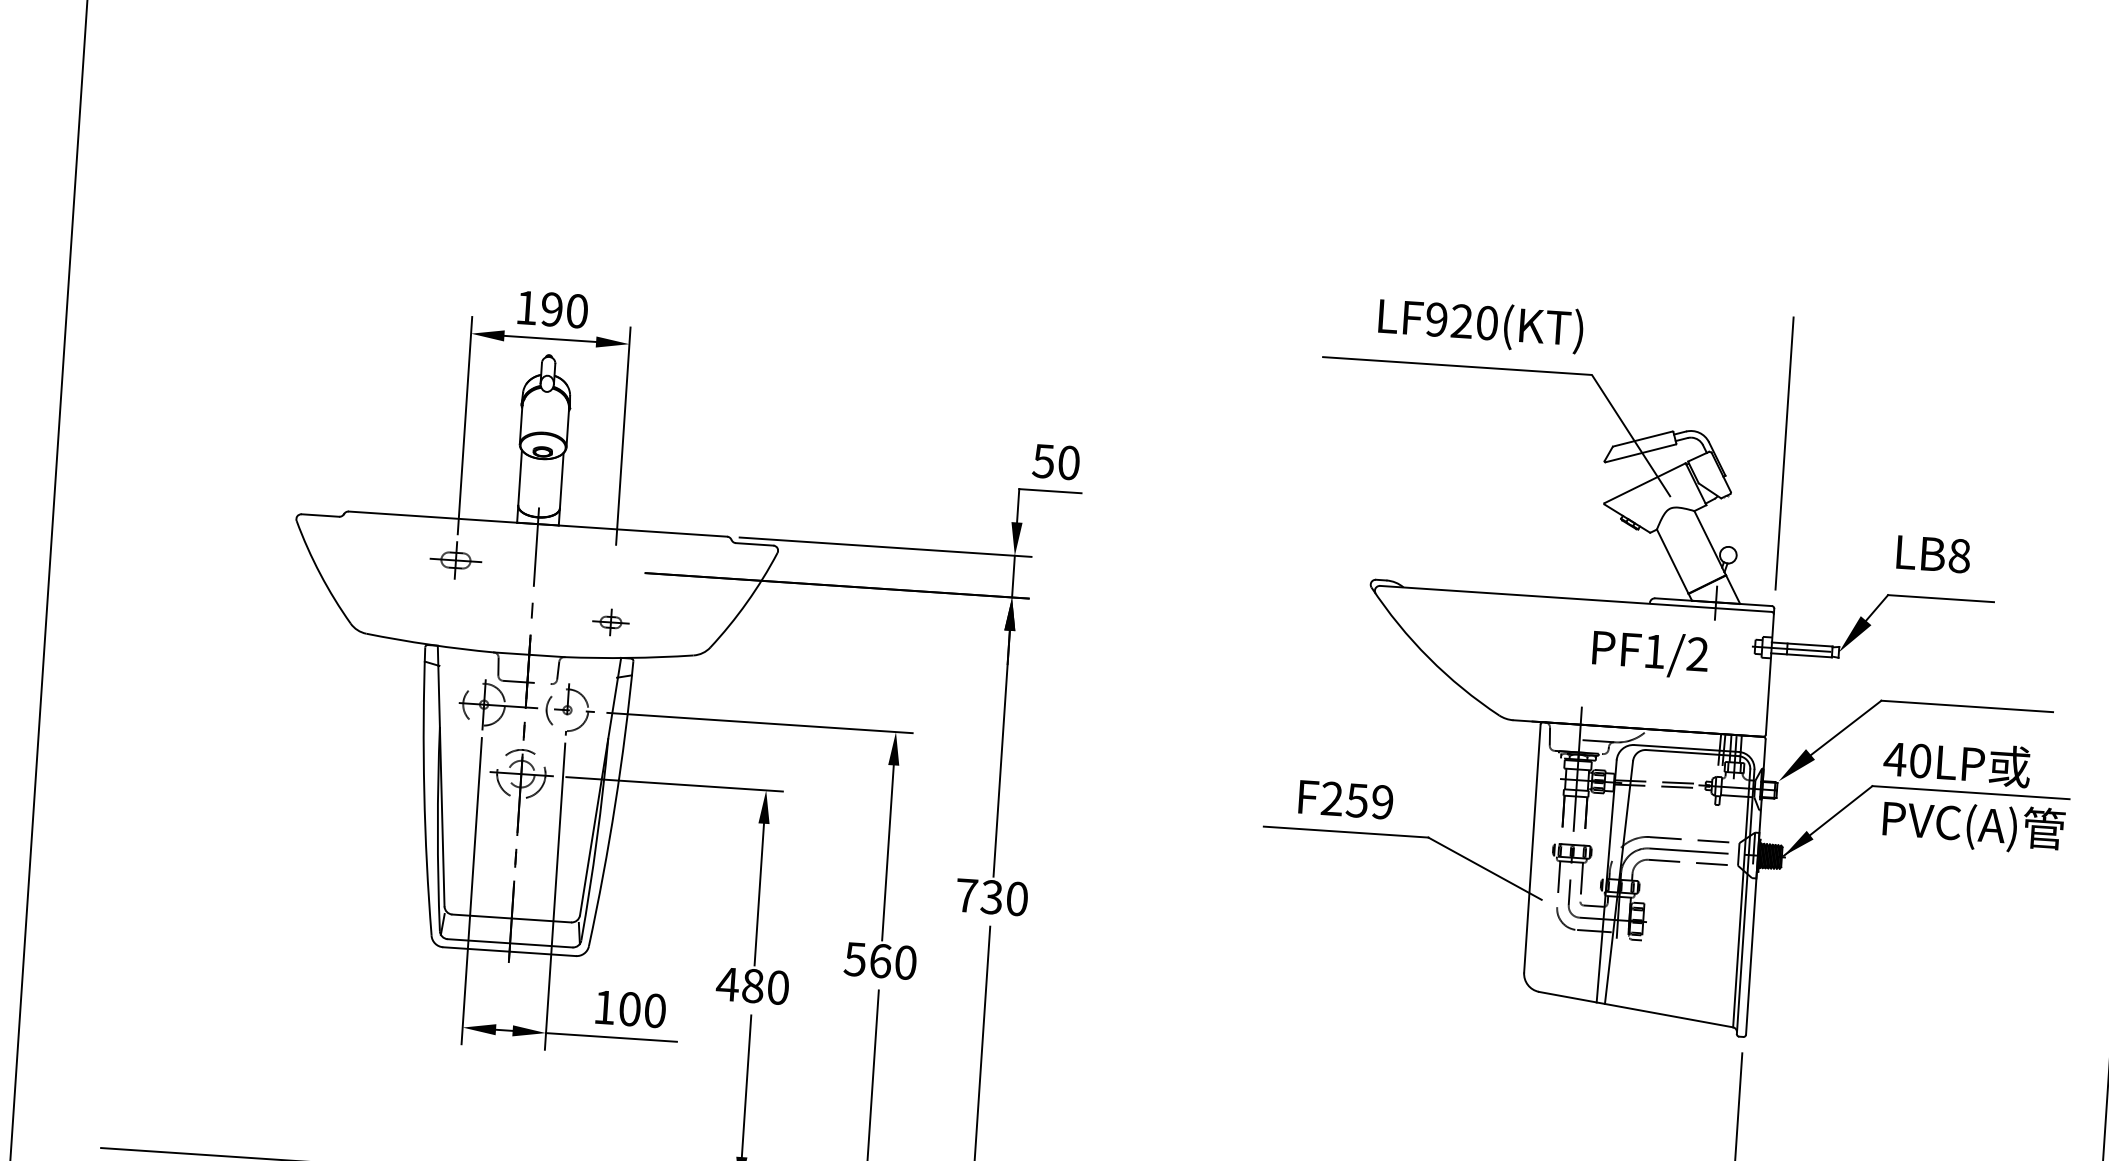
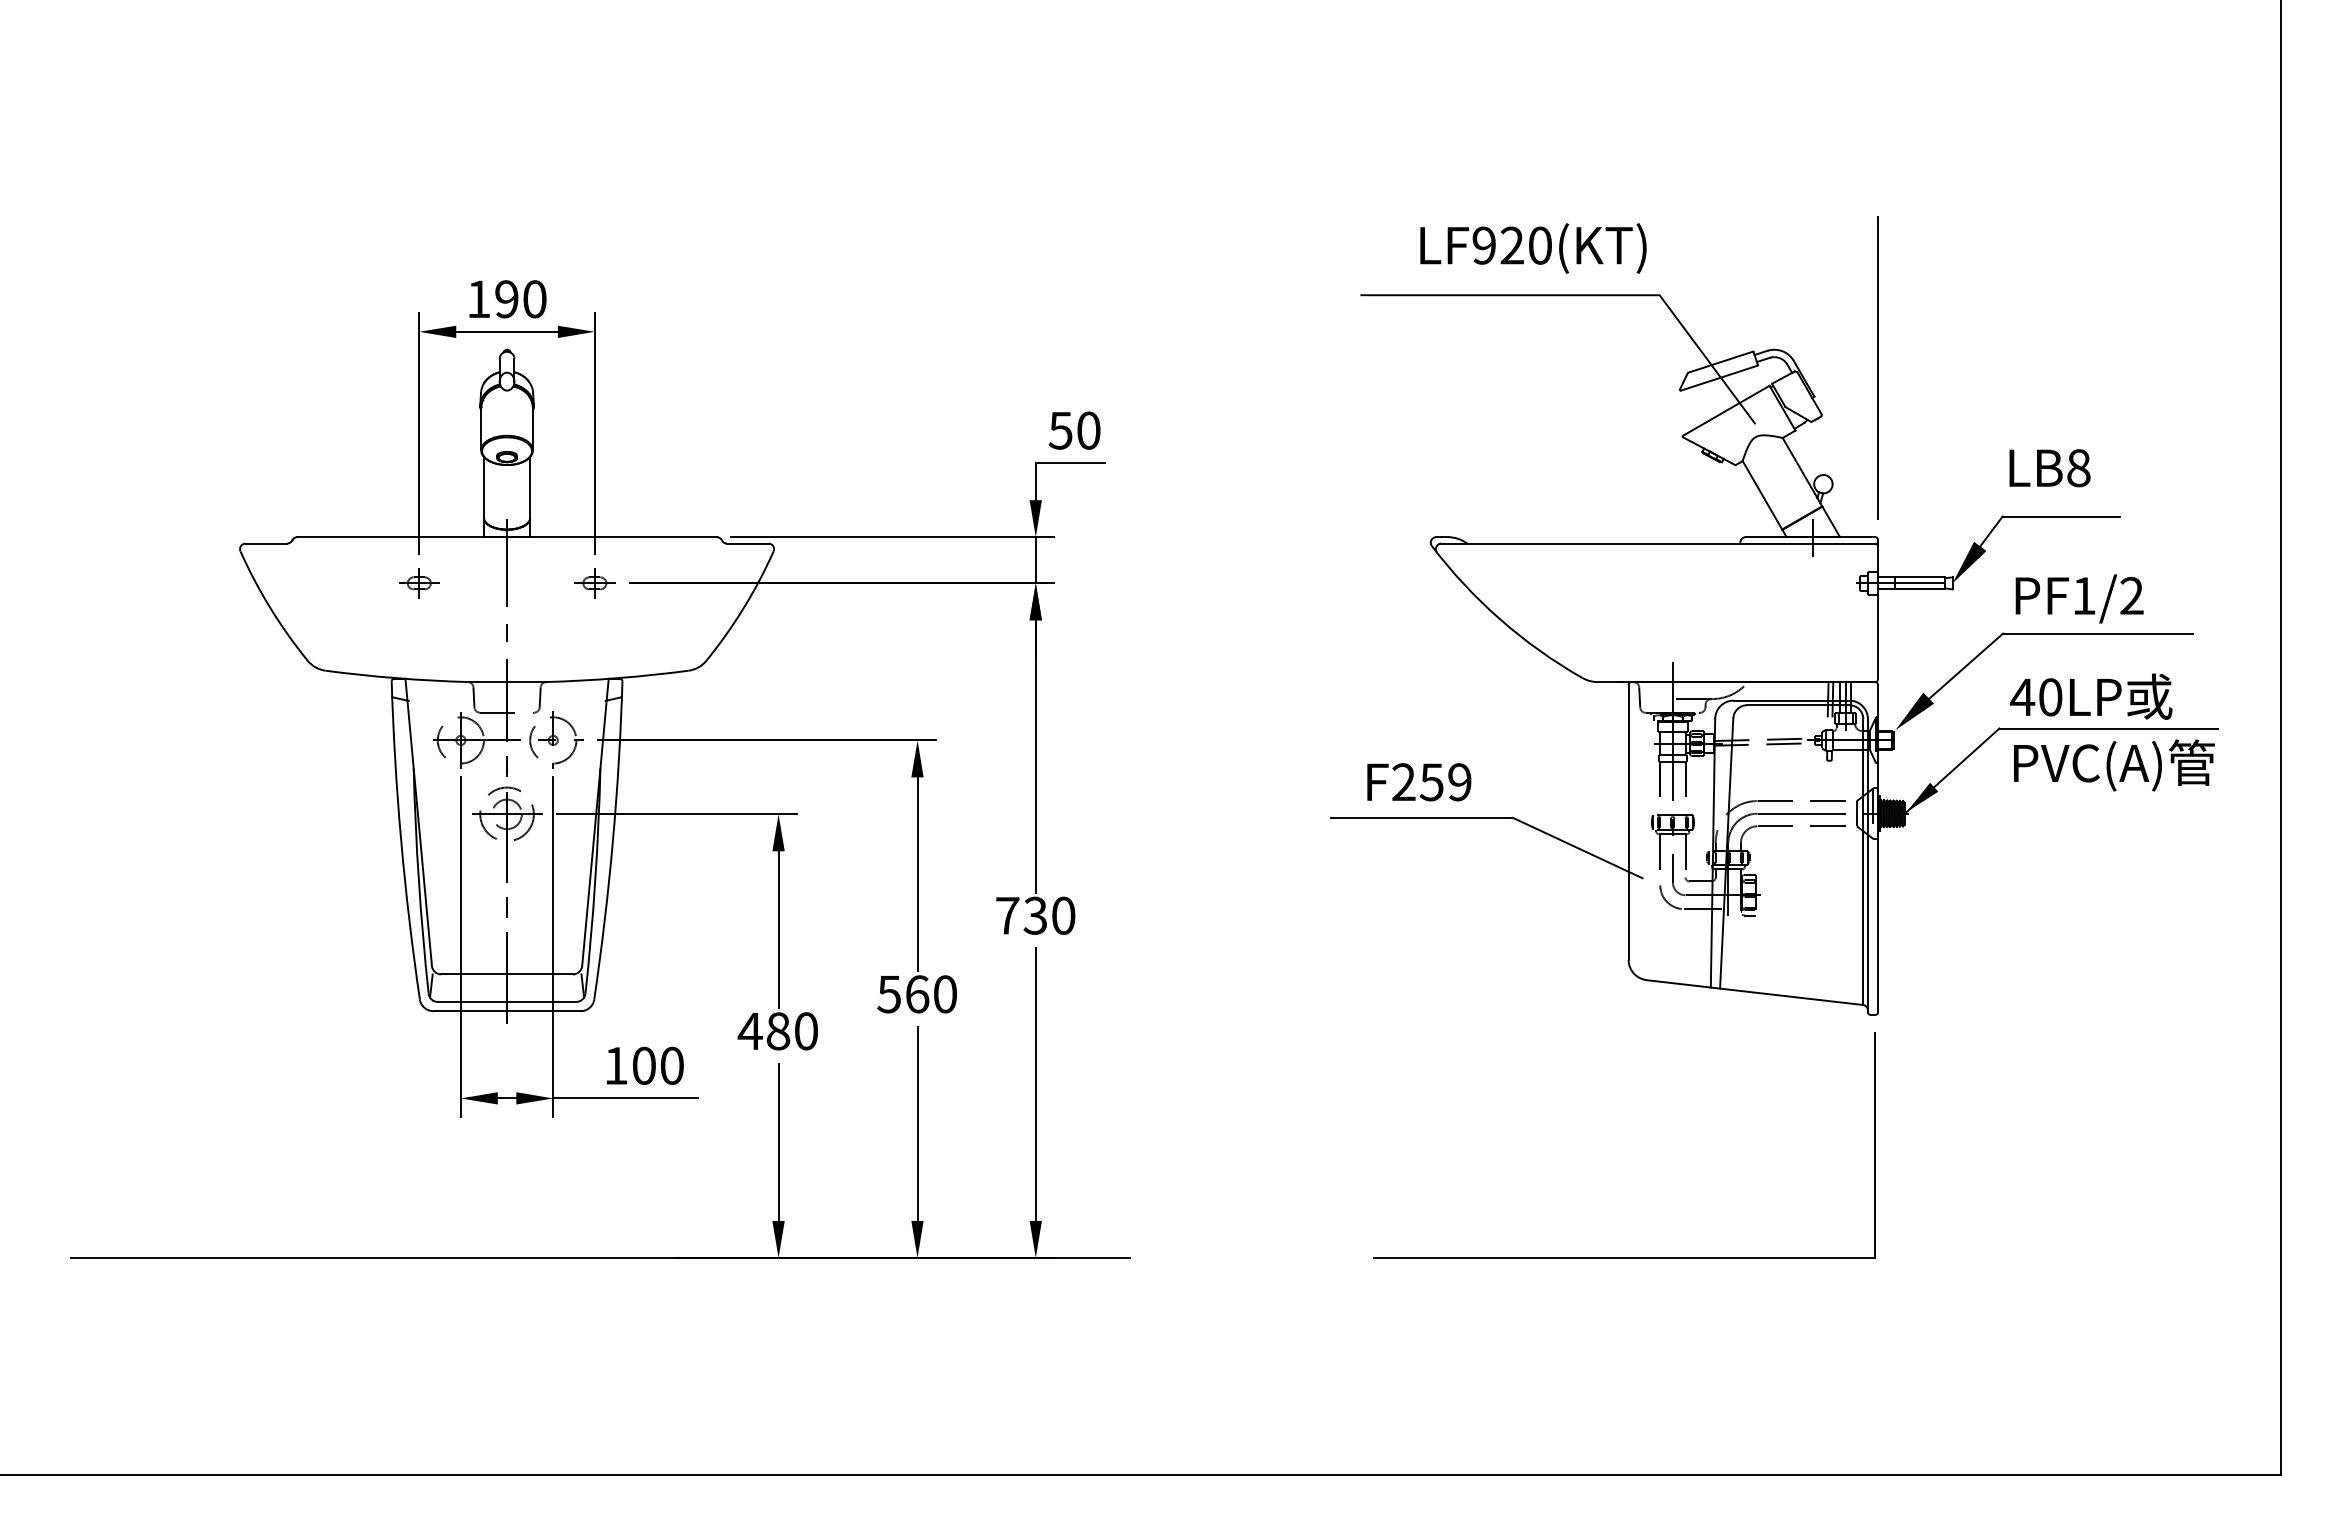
part: (456, 560) -> (419, 583), size x0.71
part: (610, 622) -> (594, 583), moved
text: (1650, 653) -> (2079, 598), moved

